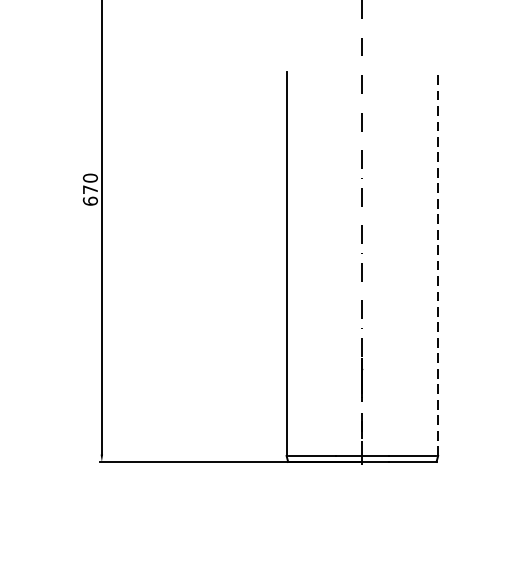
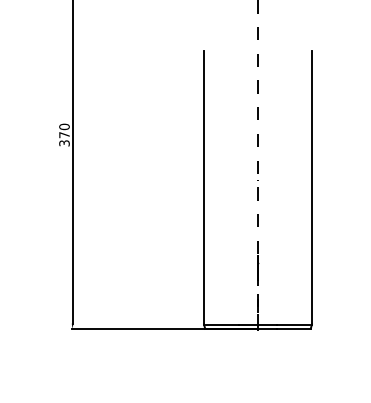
text: (90, 201) -> (64, 143), 670 -> 370
line: (437, 263) -> (311, 187), dashed -> solid

